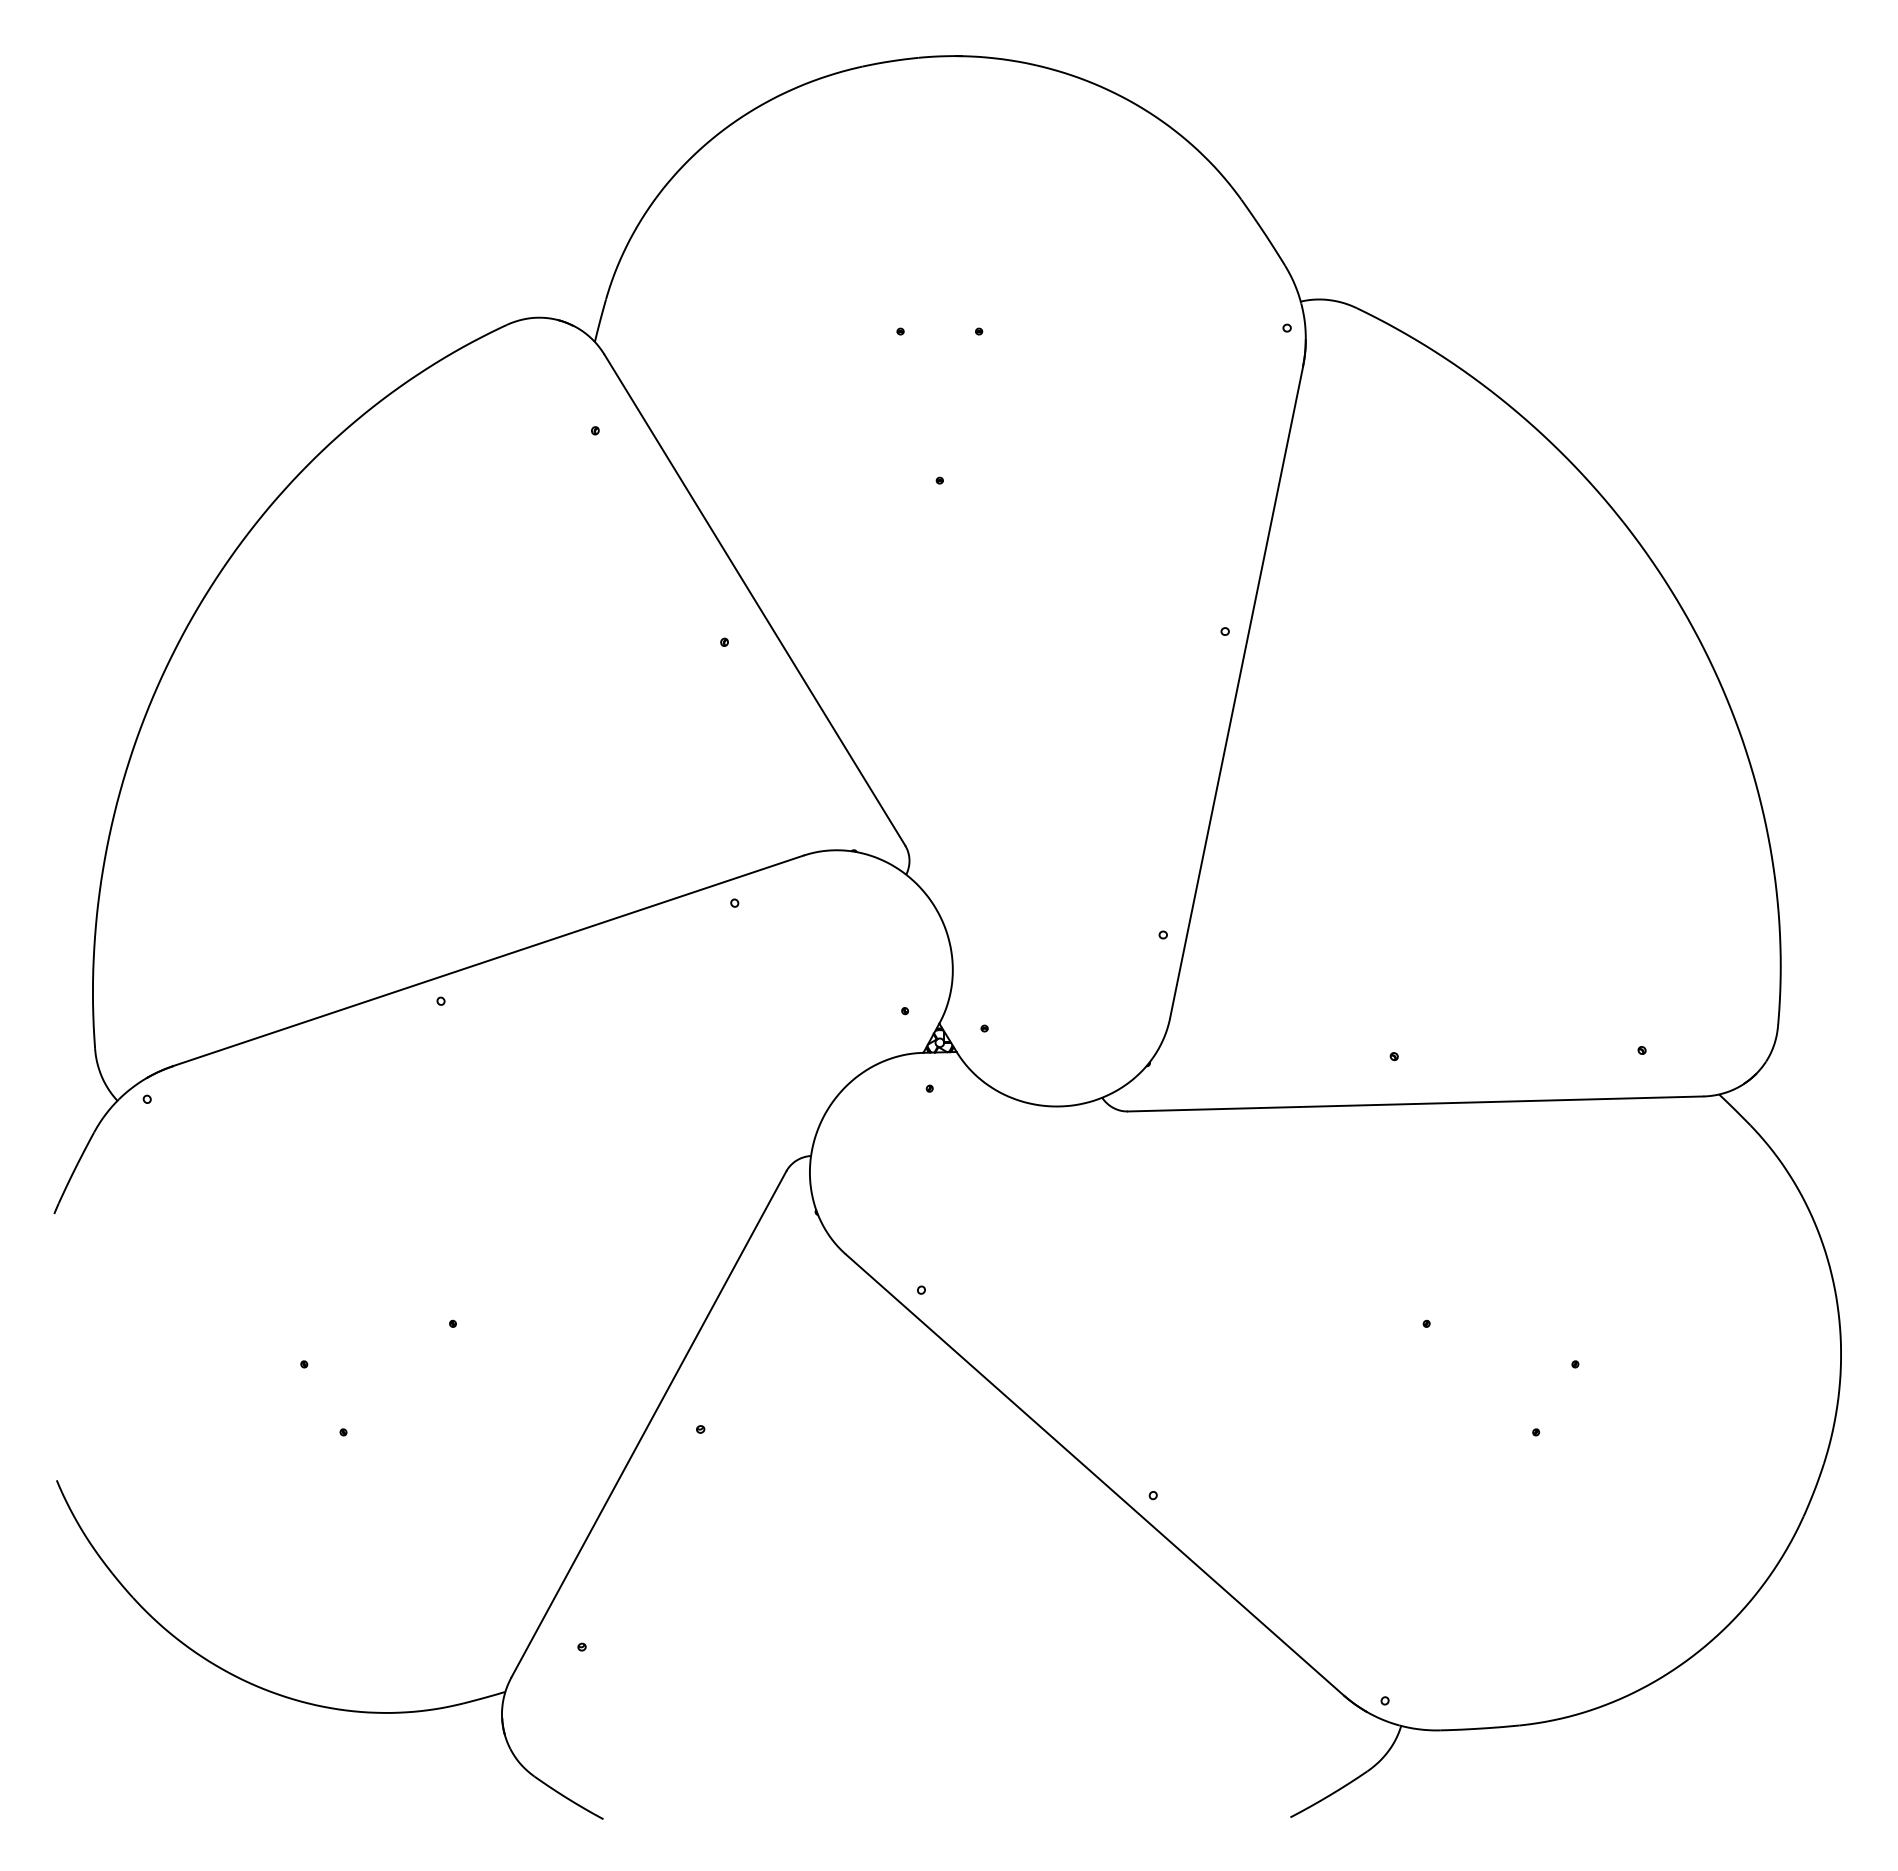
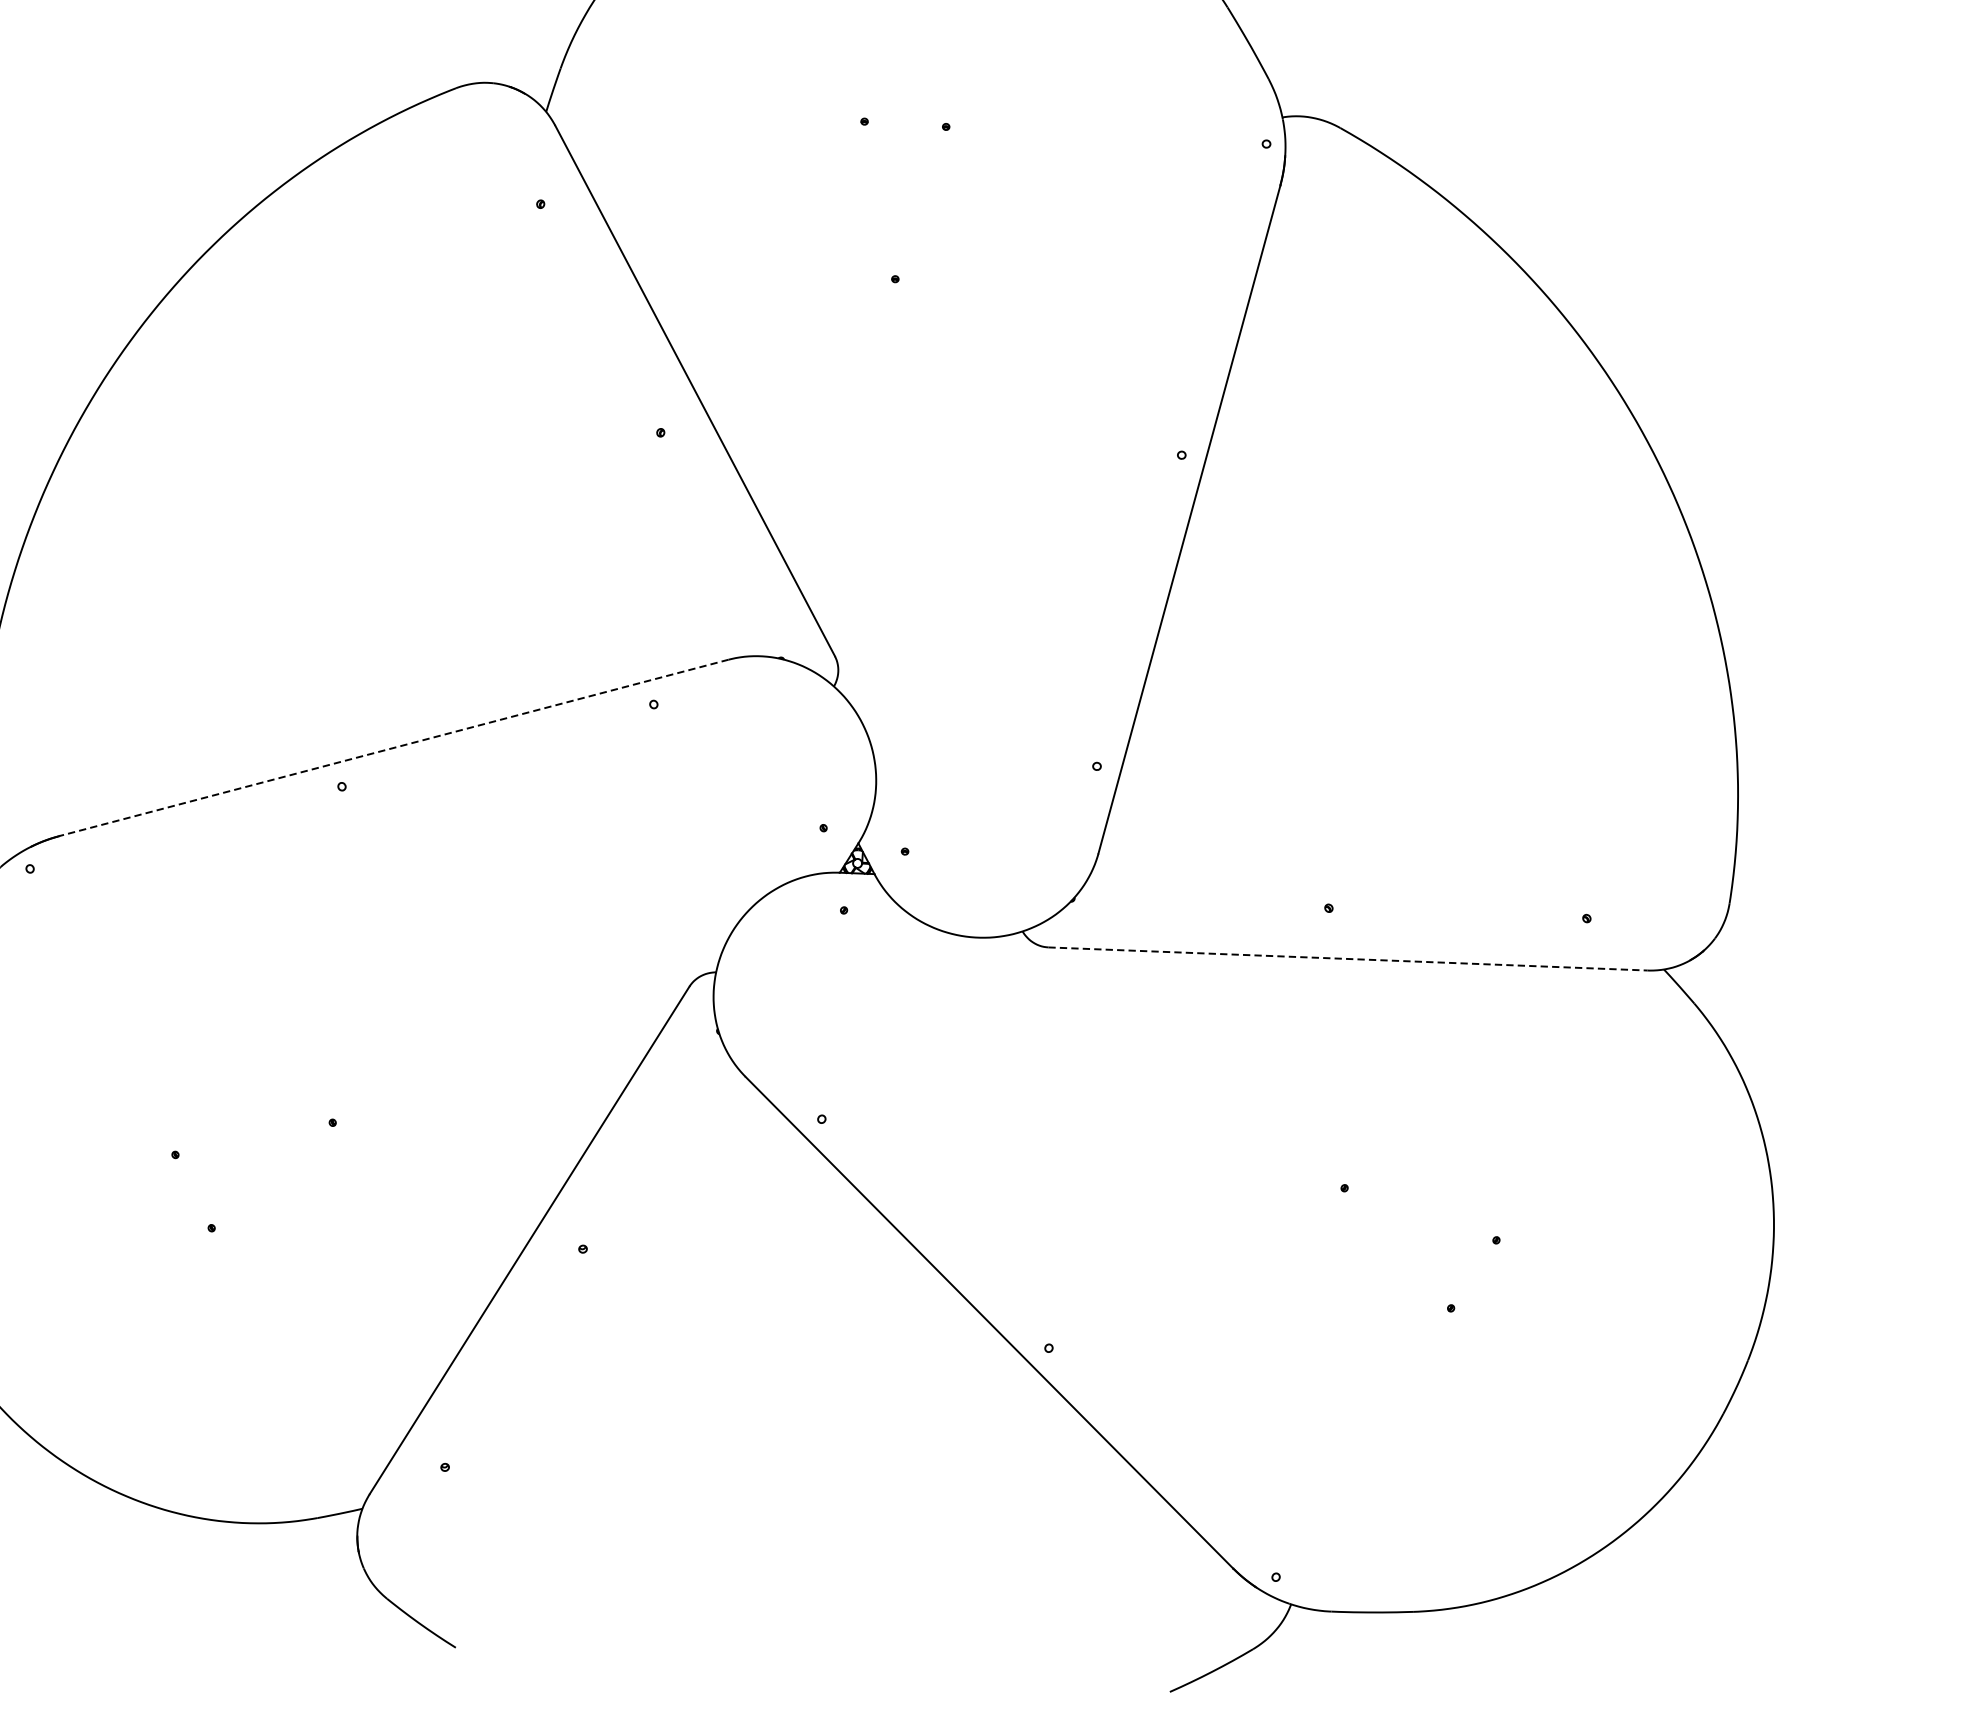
line: (487, 961) -> (392, 748), solid -> dashed
line: (1415, 1103) -> (1347, 958), solid -> dashed

